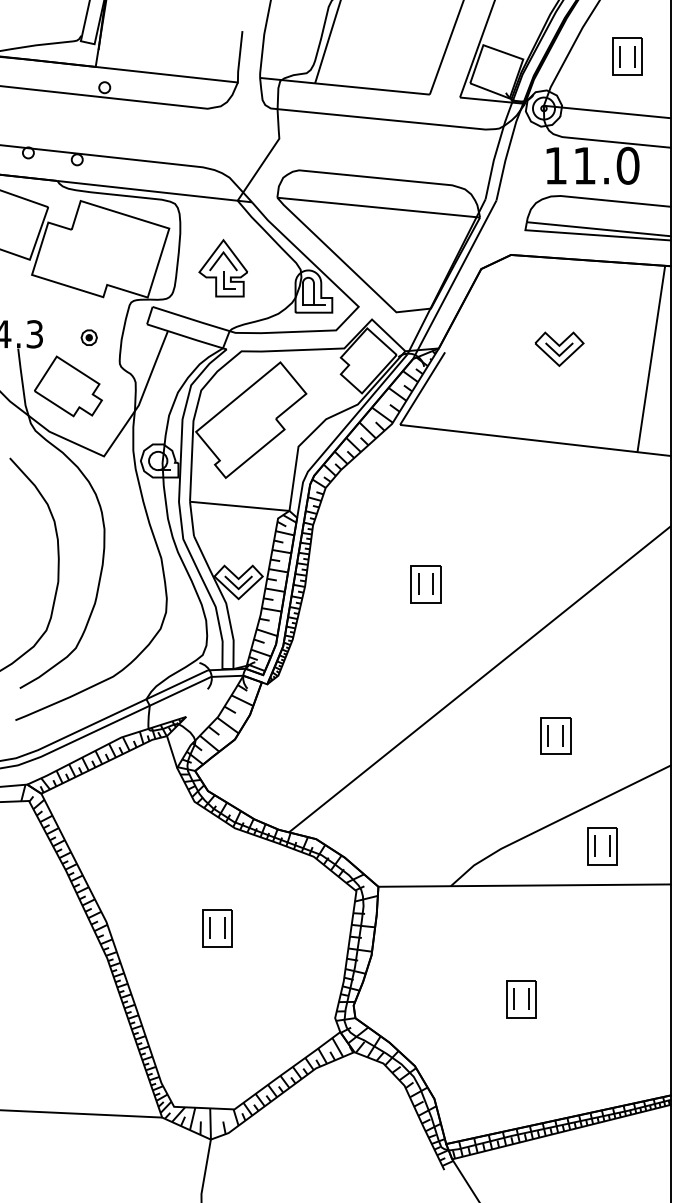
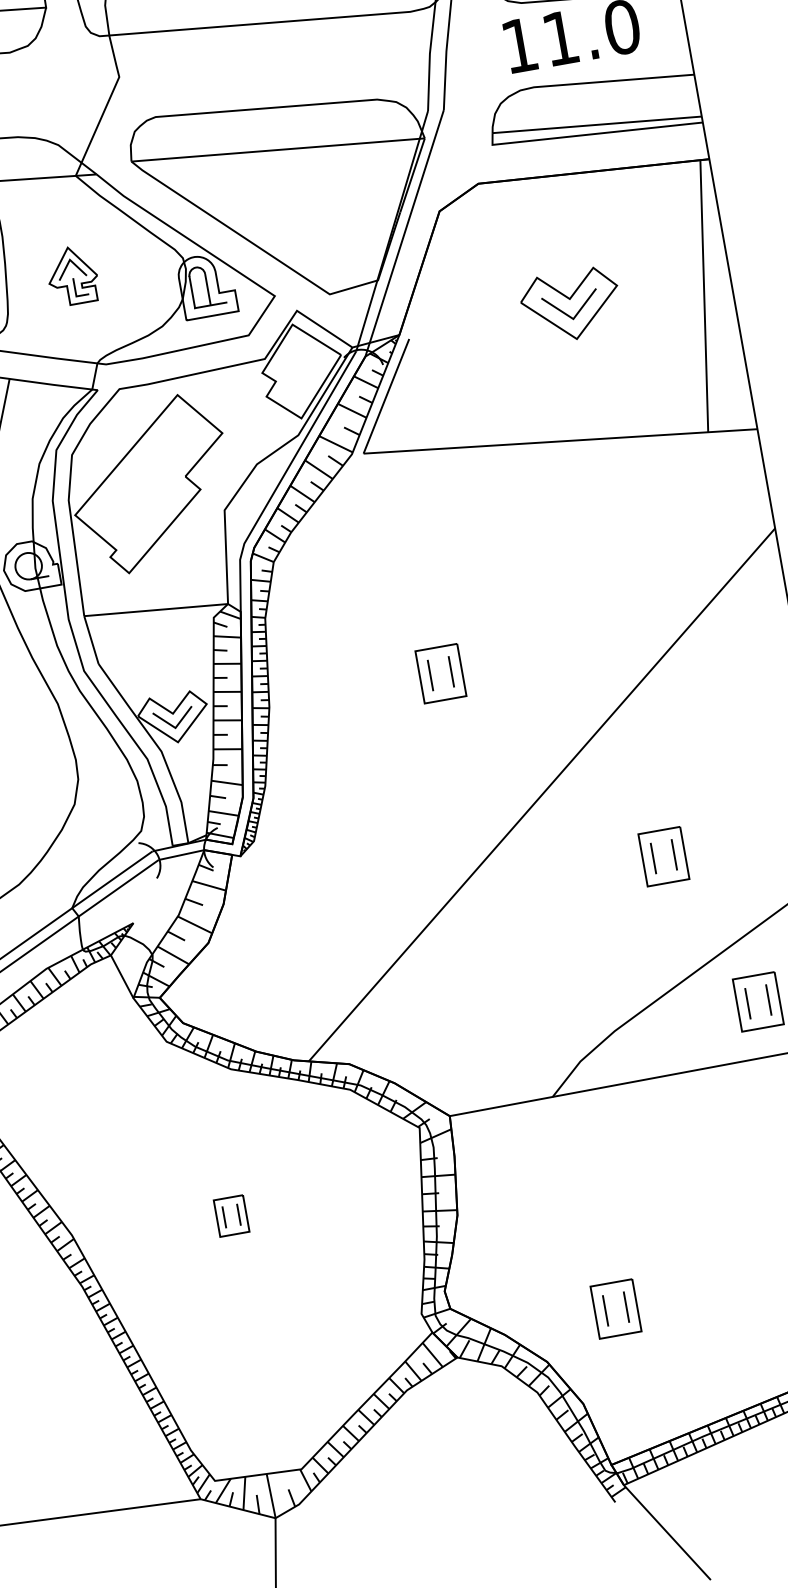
part: (223, 268) -> (72, 275), size x0.7
part: (559, 348) -> (571, 304), size x1.4
part: (217, 928) -> (231, 1216), size x0.7
part: (521, 999) -> (616, 1309), moved

